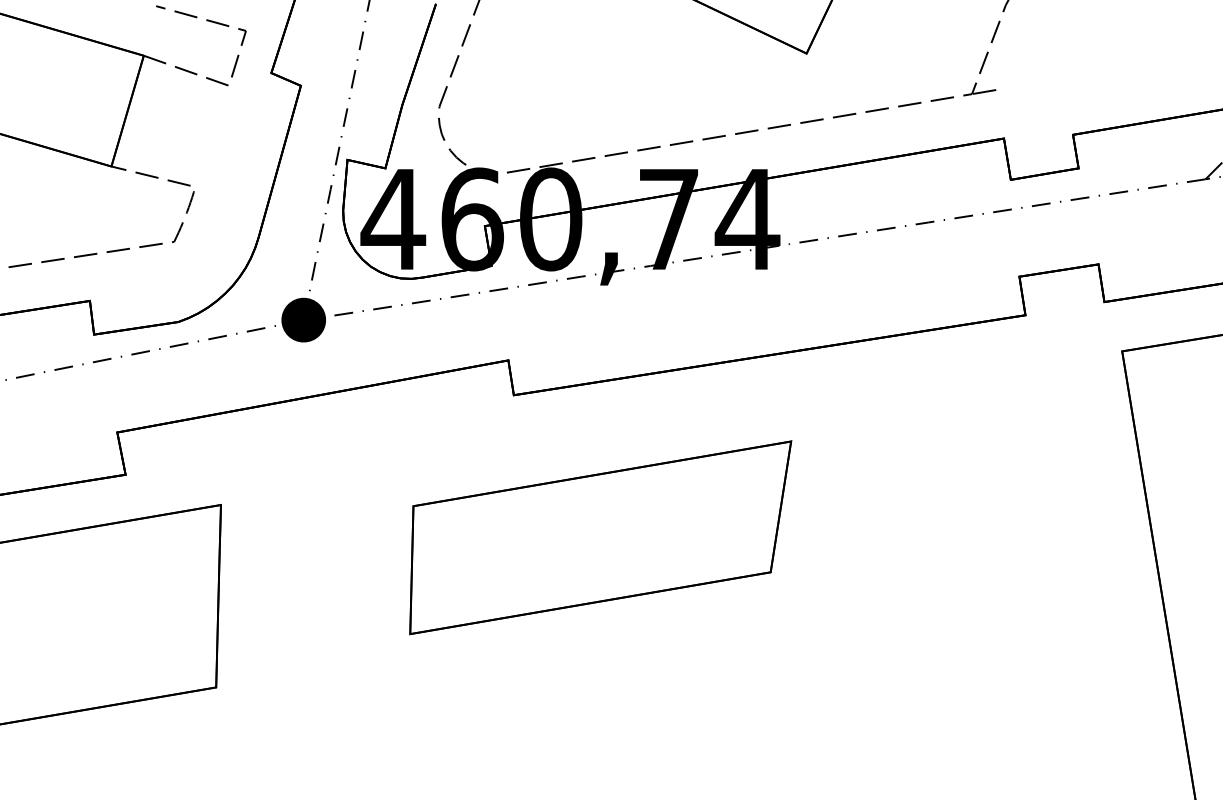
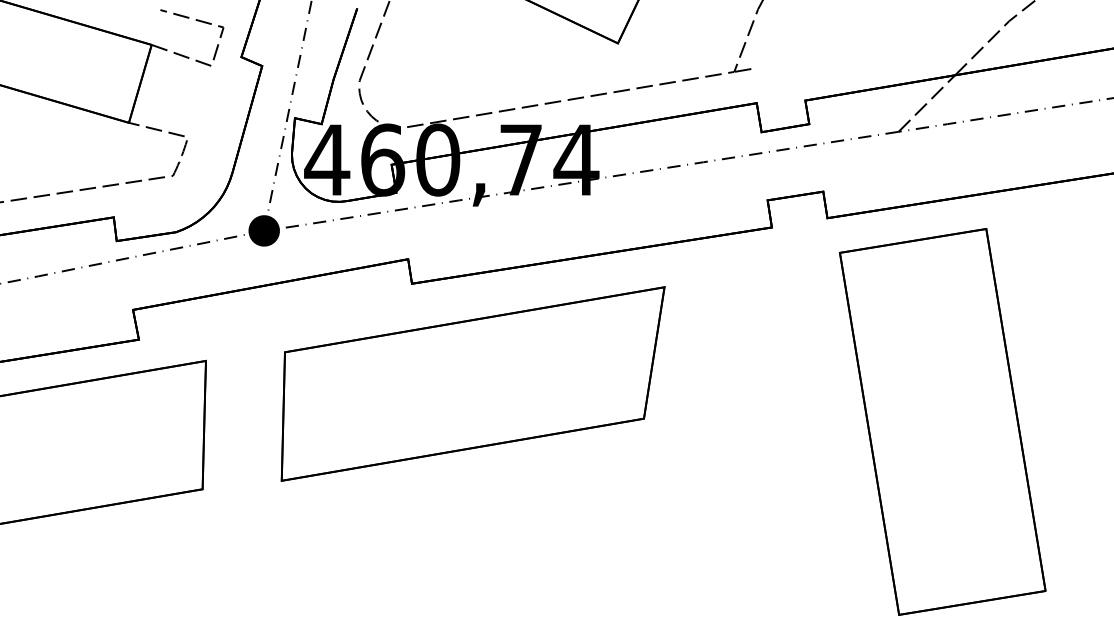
part: (599, 537) -> (472, 383), size x1.43

